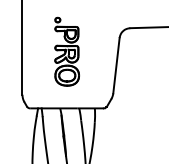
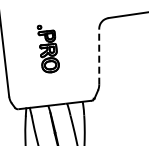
part: (66, 51) -> (47, 48), size x0.7
line: (116, 65) -> (99, 56), solid -> dashed

